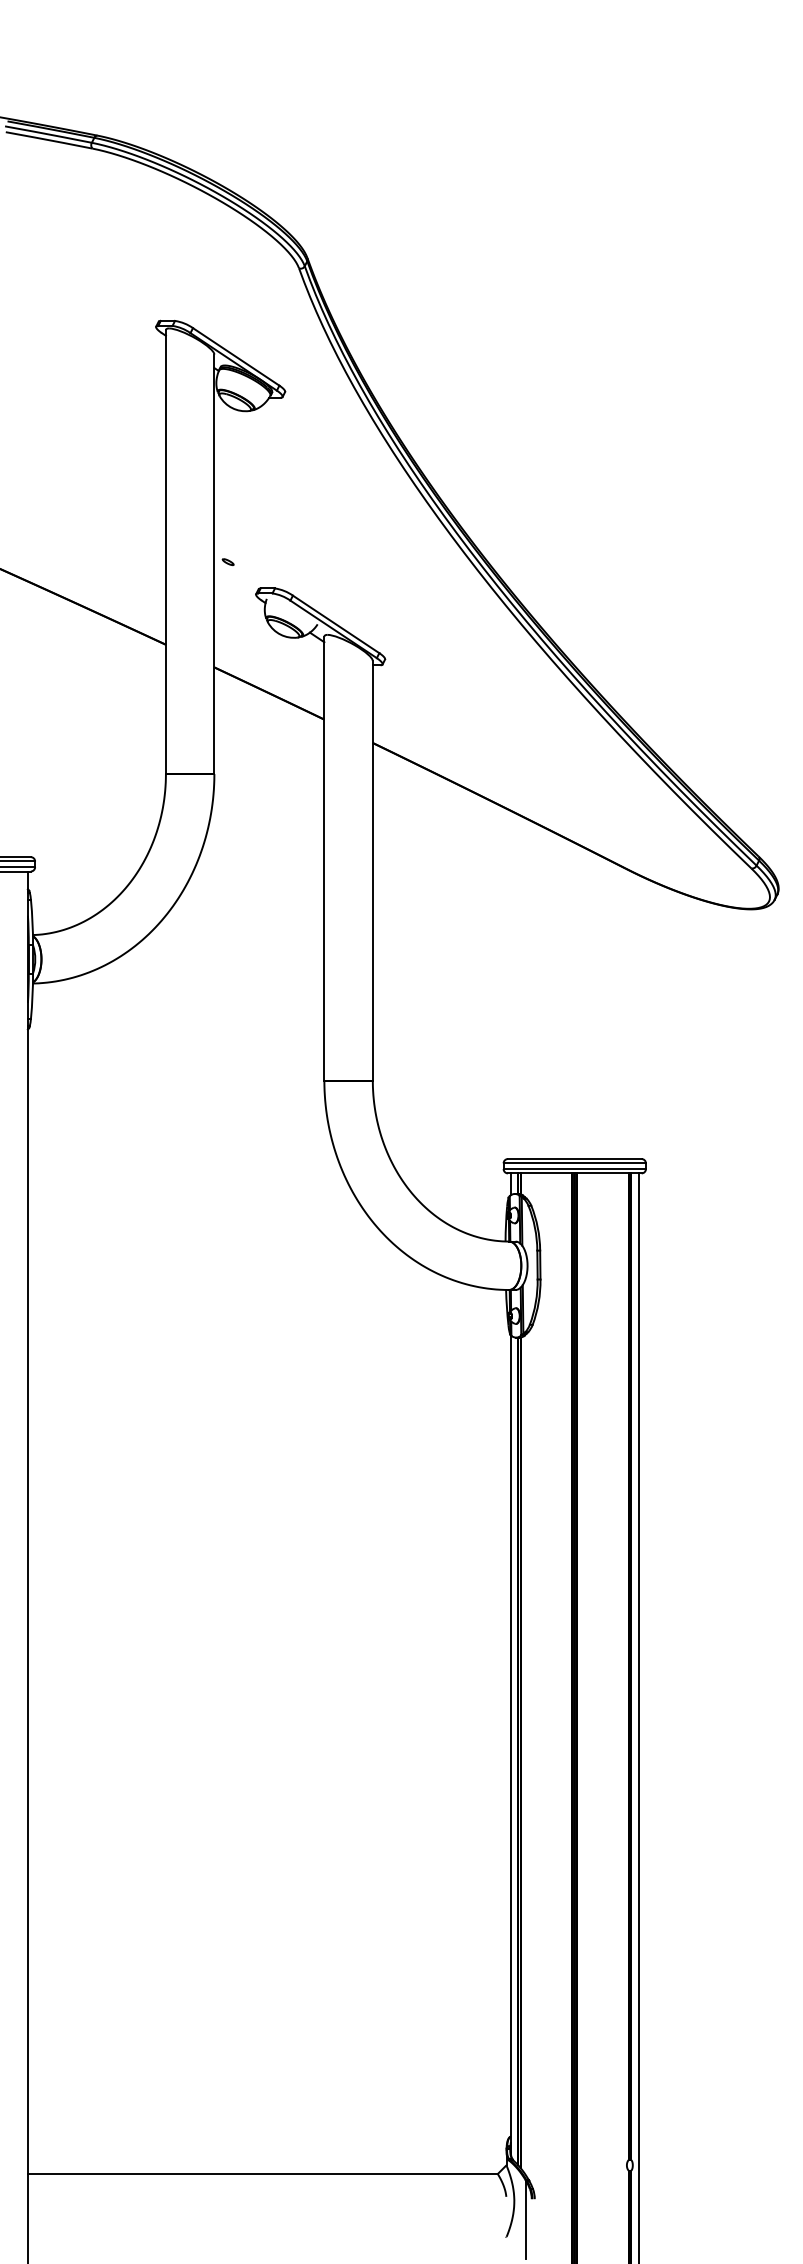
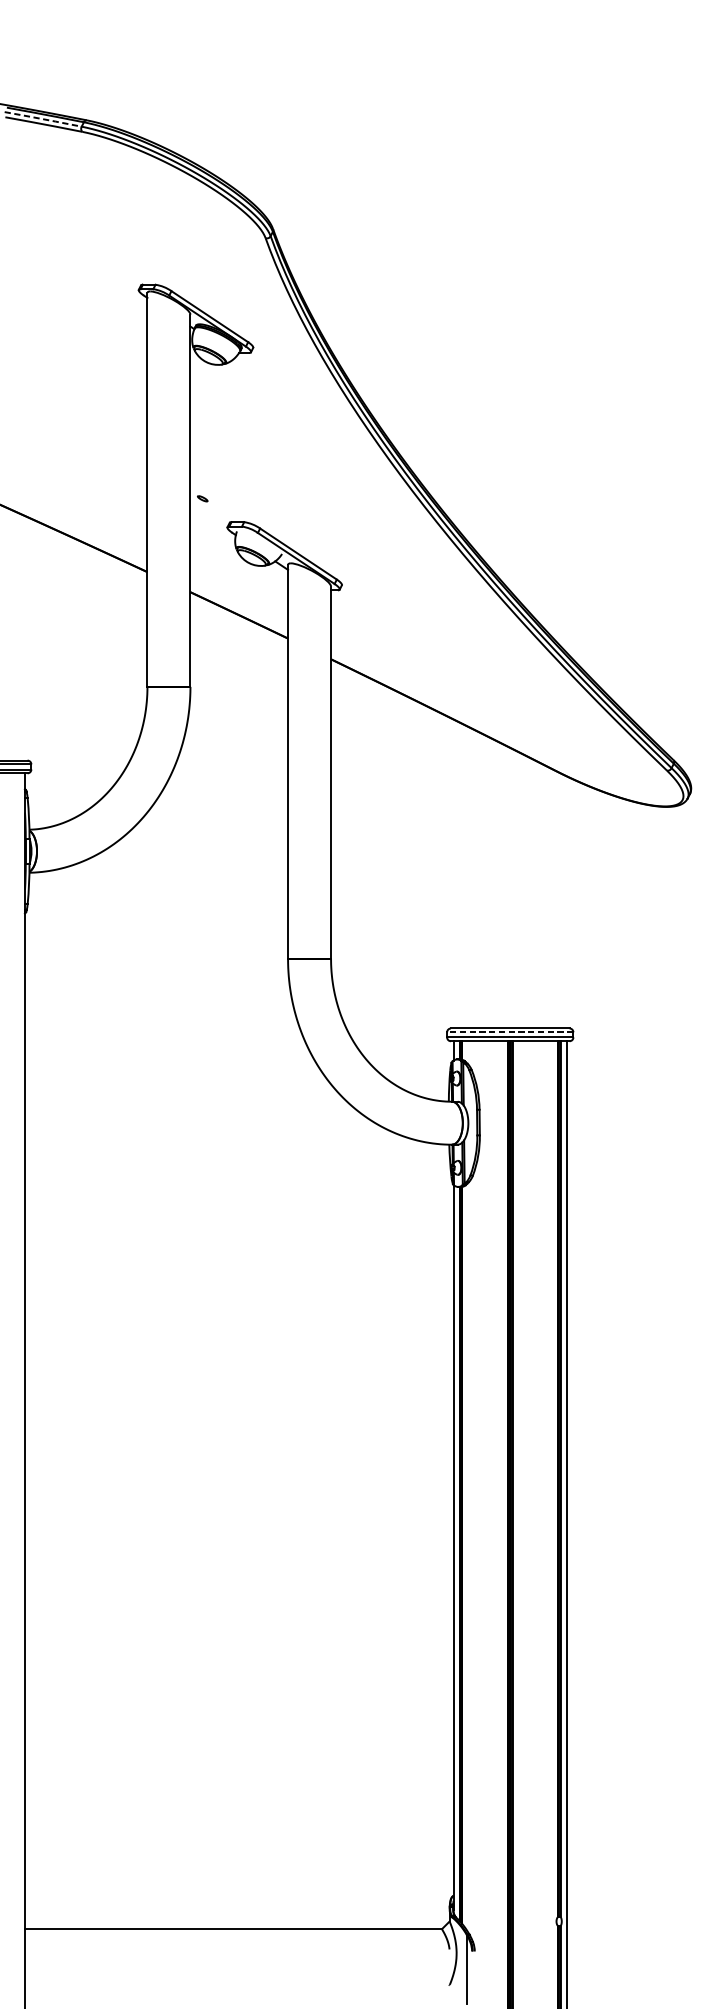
line: (48, 134) -> (43, 119), solid -> dashed
line: (574, 1163) -> (510, 1032), solid -> dashed

